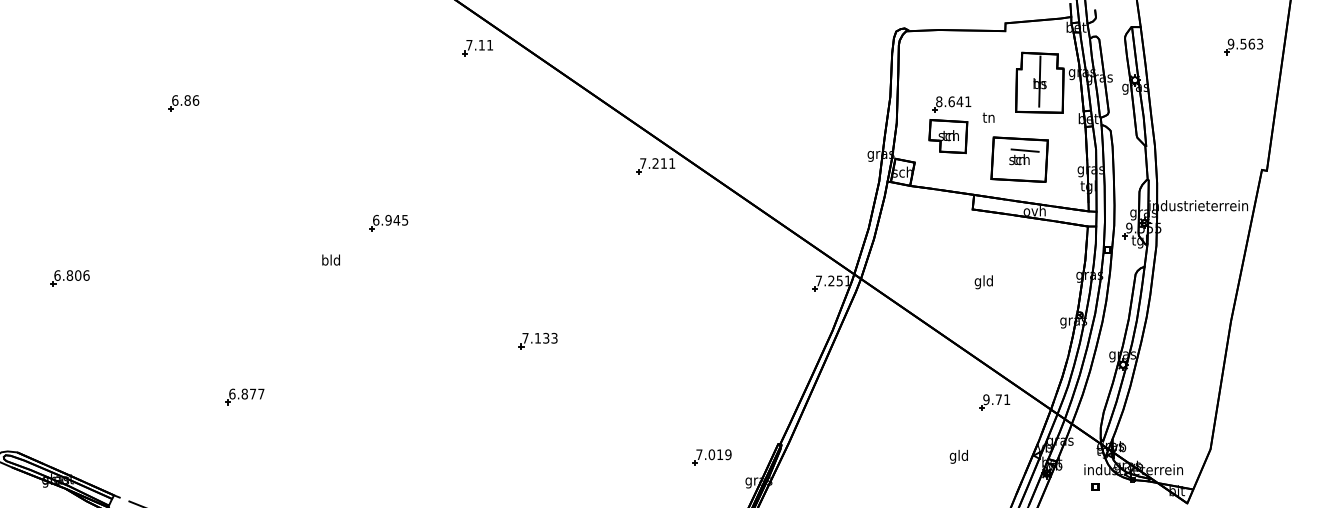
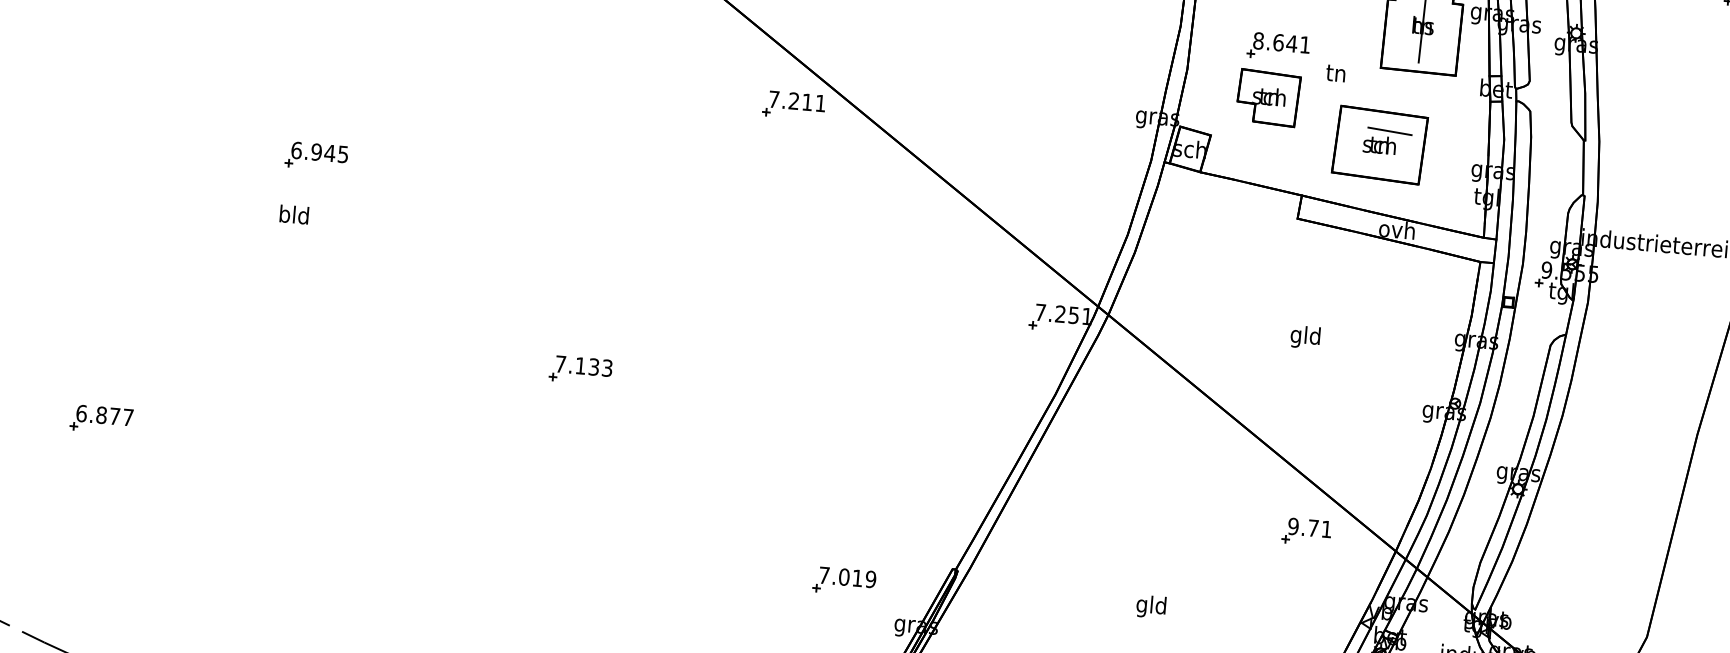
part: (388, 222) -> (316, 155), moved
text: (330, 259) -> (293, 213), moved
text: (958, 456) -> (1150, 606), moved

